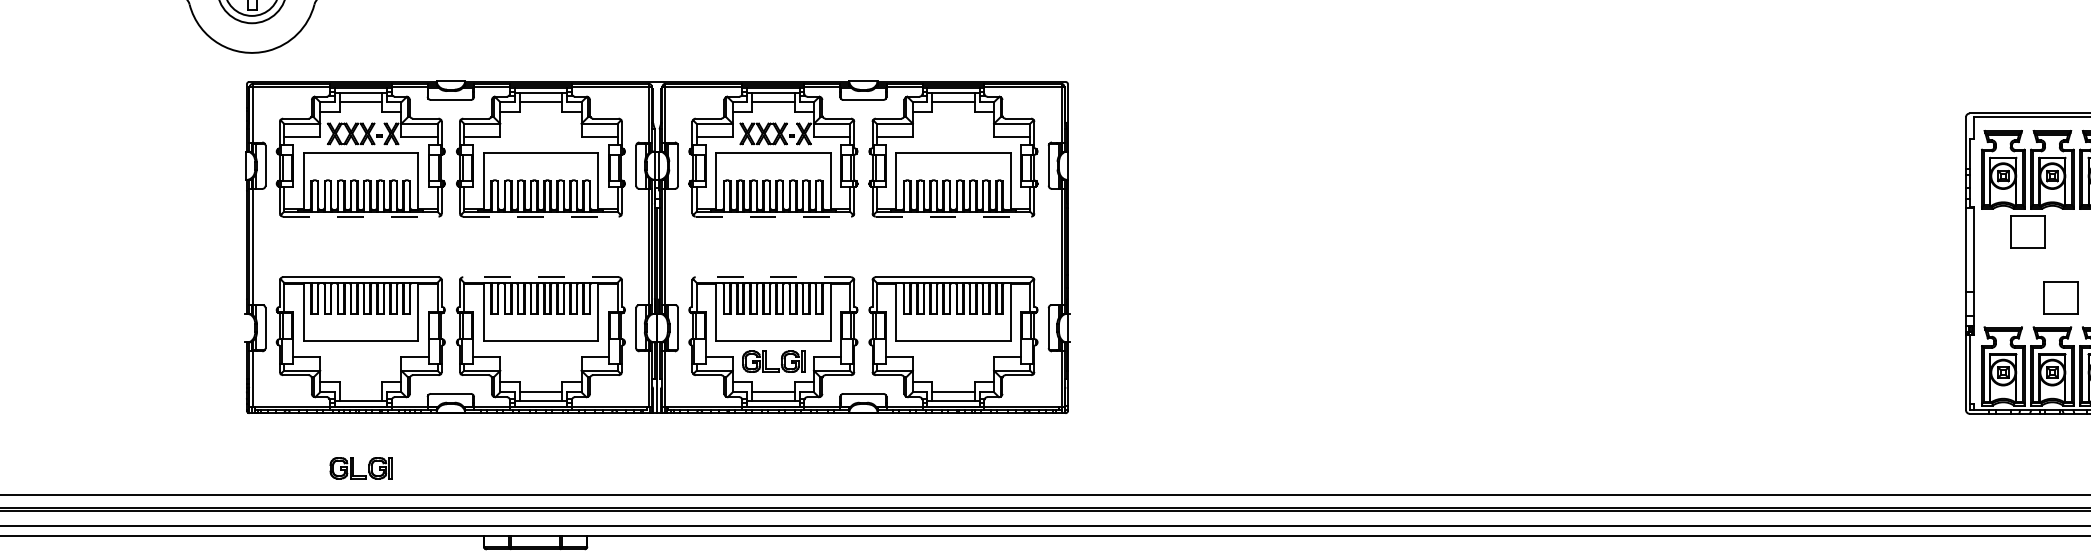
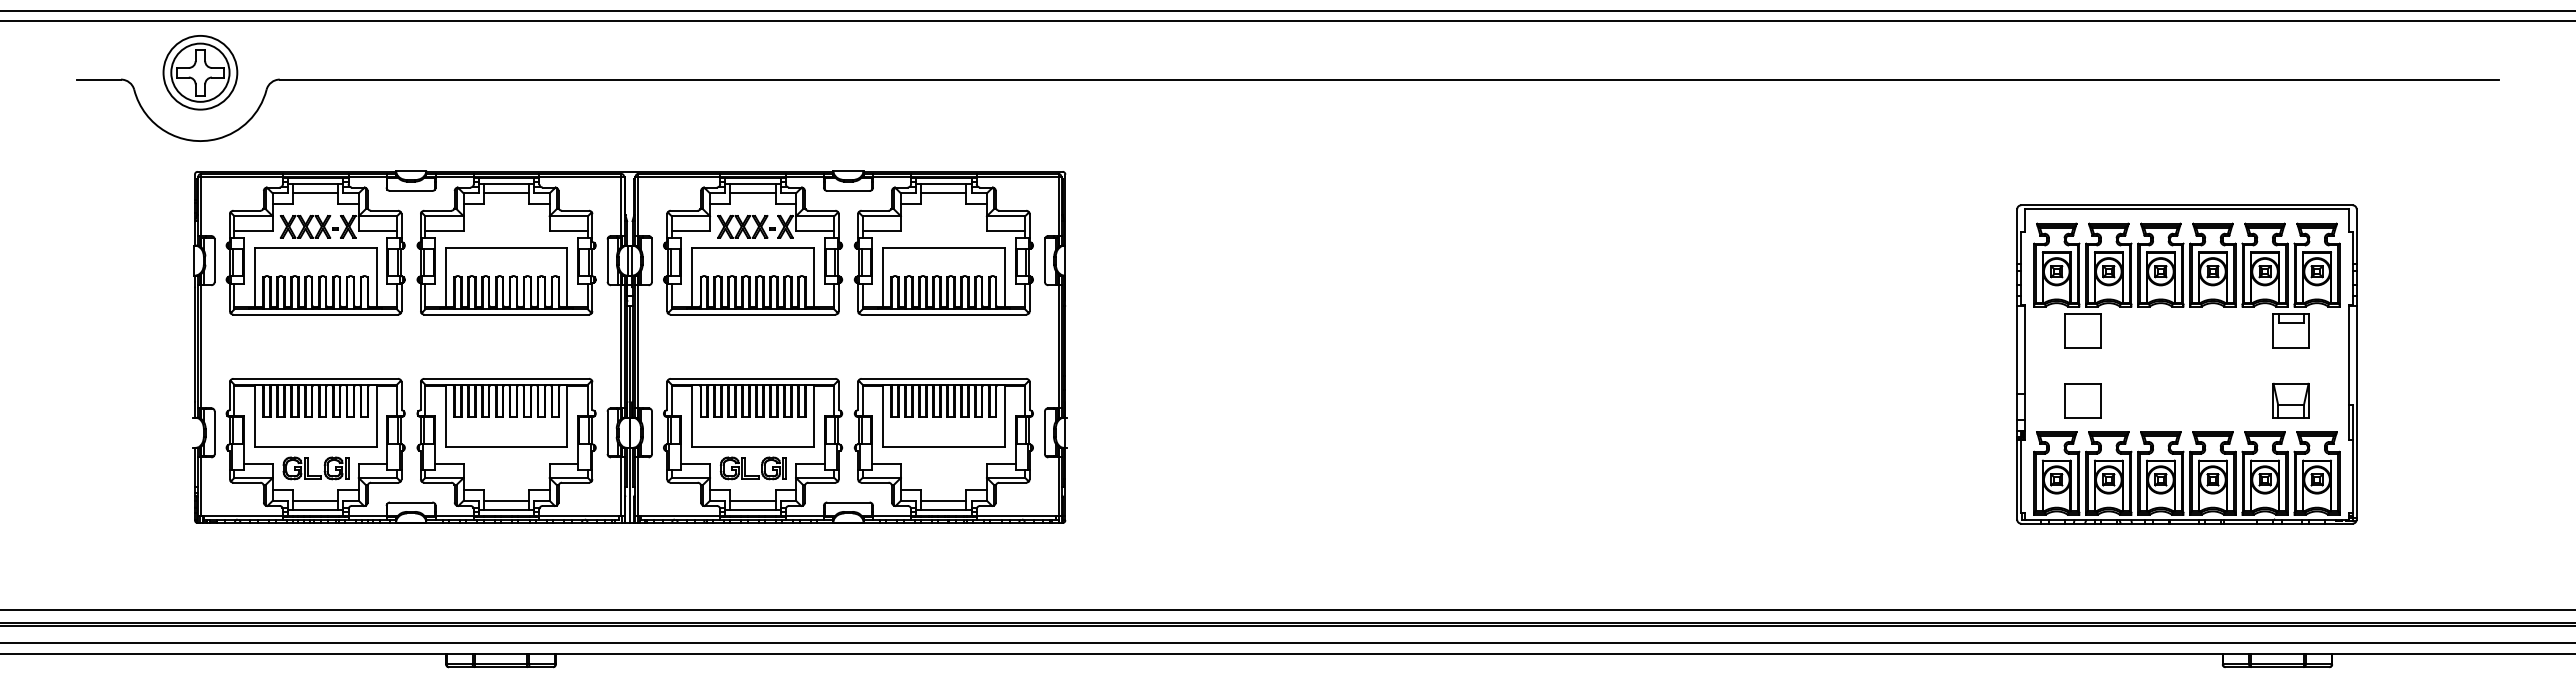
line: (361, 216) -> (316, 314), dashed -> solid
line: (541, 216) -> (507, 314), dashed -> solid
line: (773, 216) -> (753, 314), dashed -> solid
line: (954, 216) -> (944, 314), dashed -> solid
line: (540, 276) -> (506, 378), dashed -> solid
line: (772, 276) -> (752, 378), dashed -> solid
part: (2060, 297) -> (2082, 400), moved
line: (360, 392) -> (315, 500), added
part: (354, 468) -> (308, 468), moved

